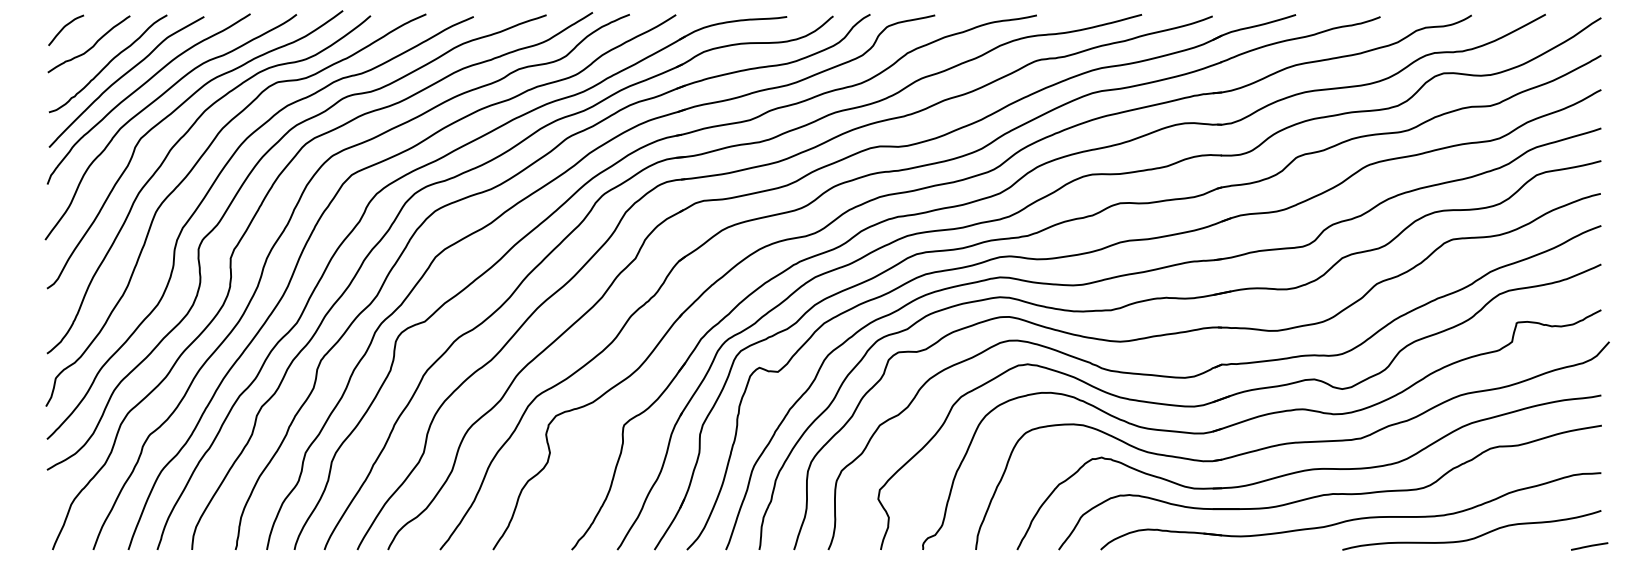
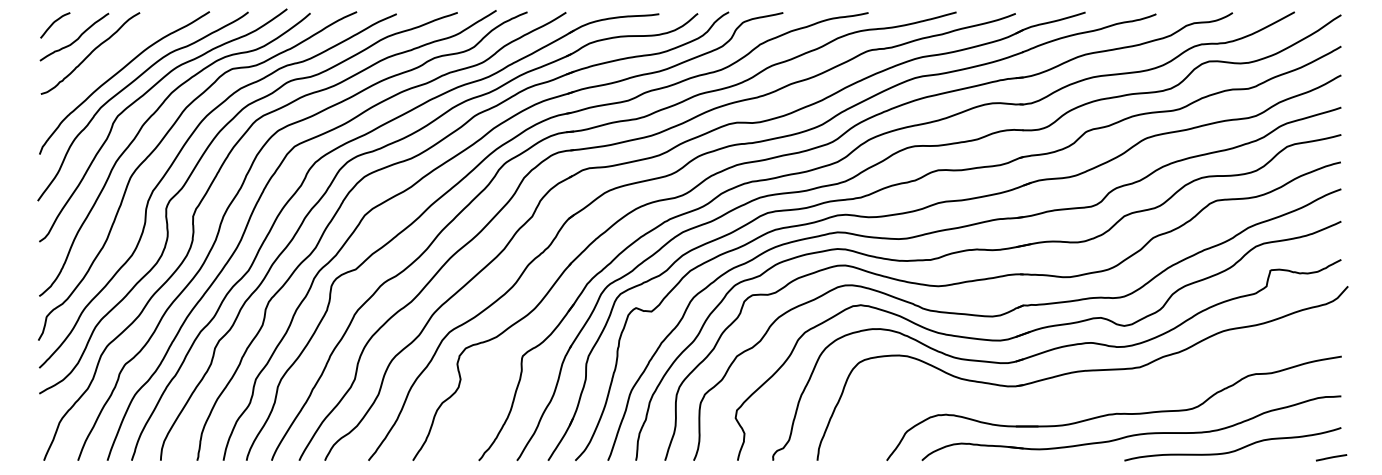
curve: (122, 77) -> (102, 64), removed
part: (1308, 472) -> (1096, 395), removed

